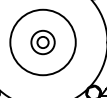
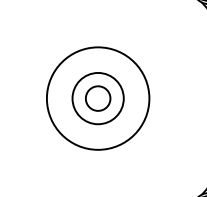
circle: (42, 42) -> (96, 98), size x0.71

